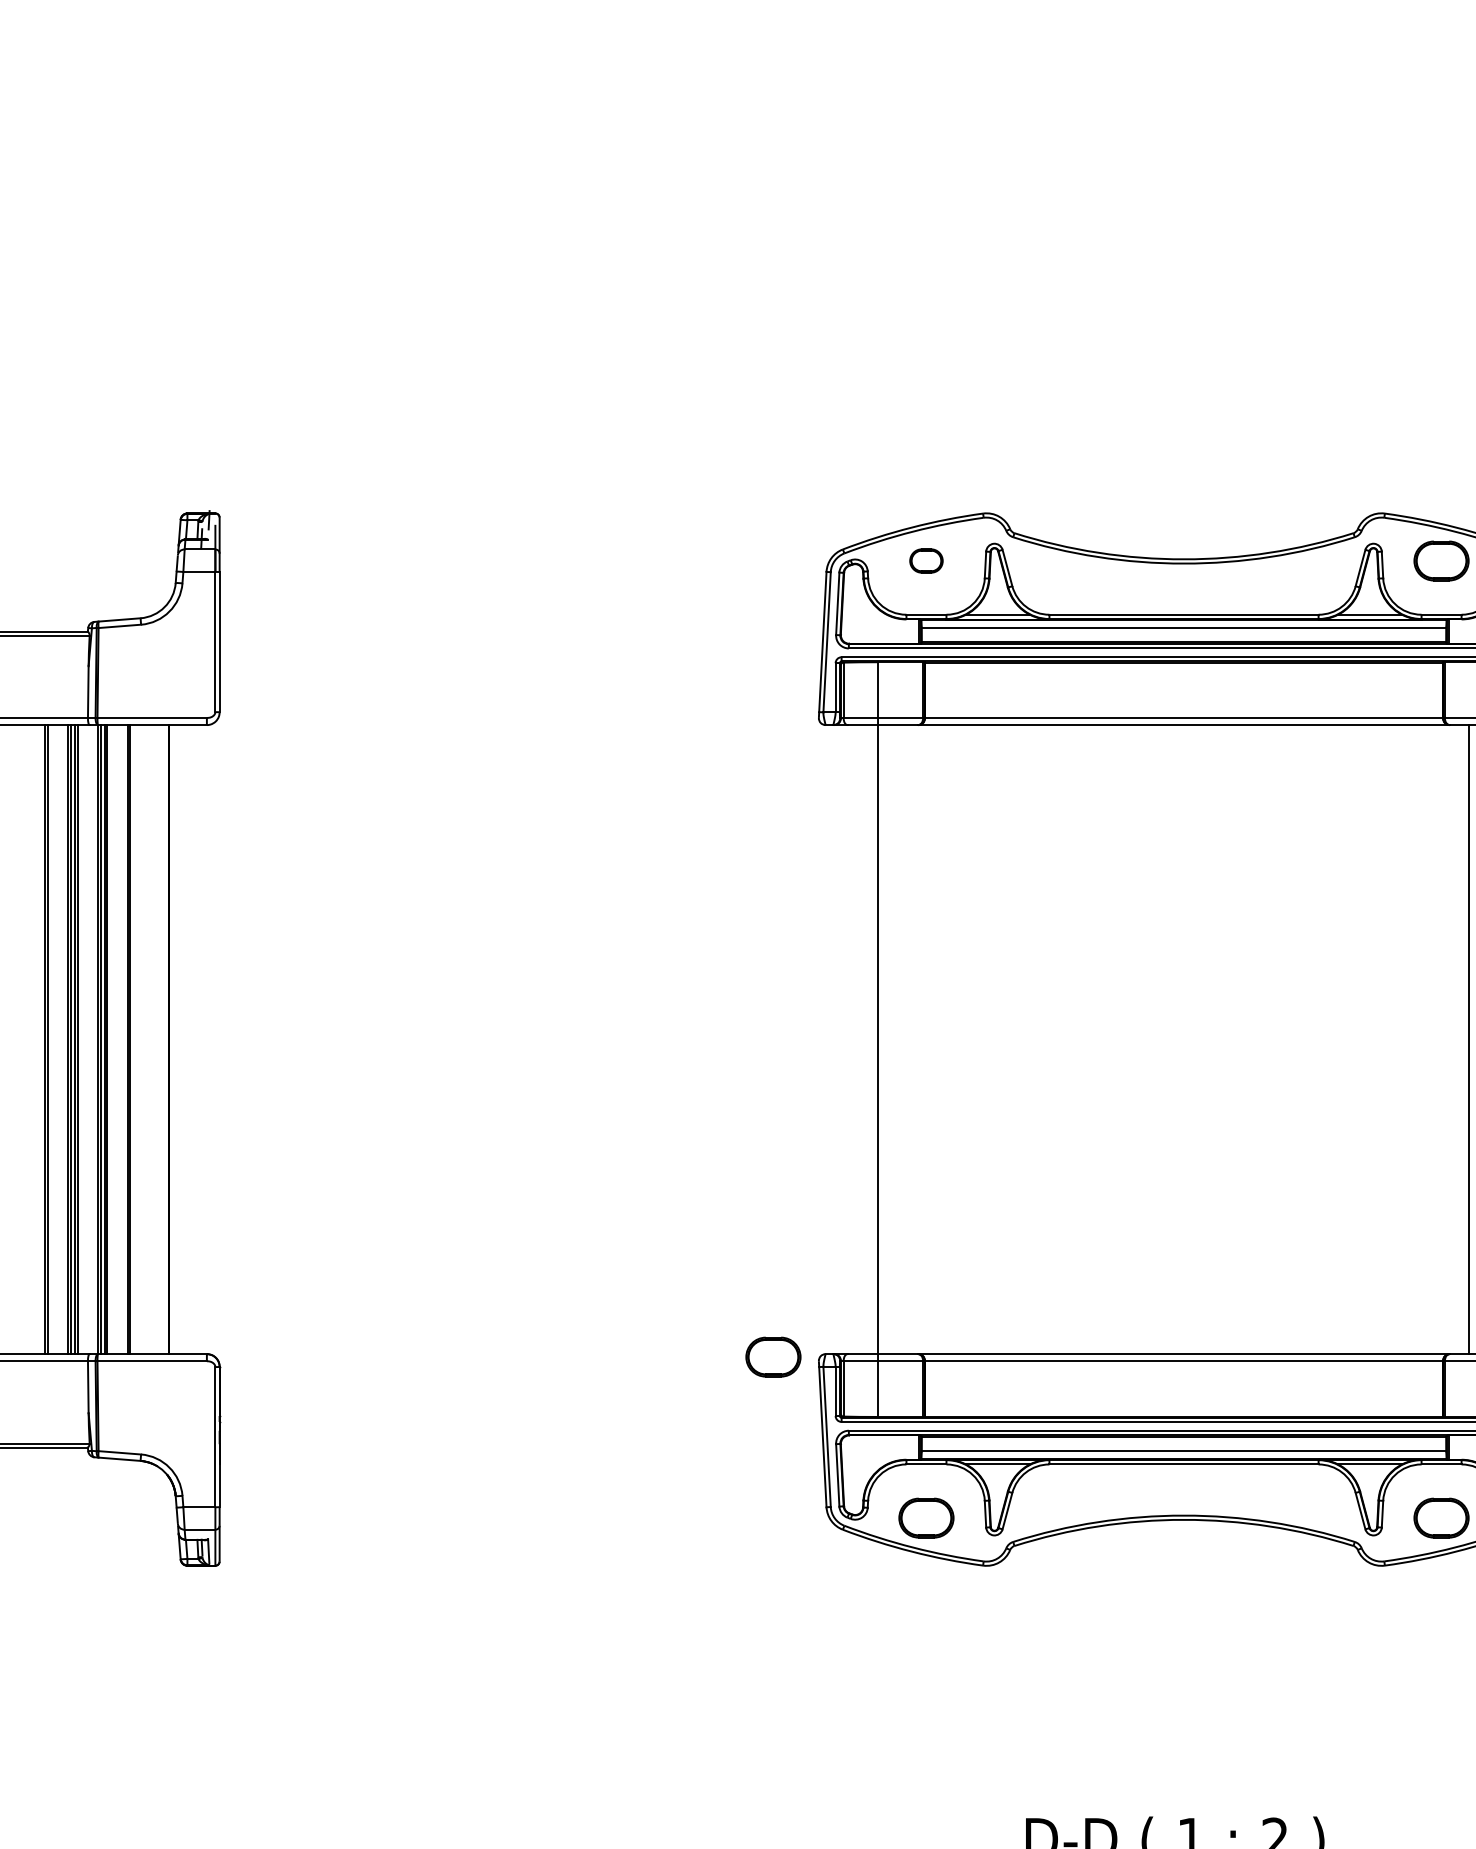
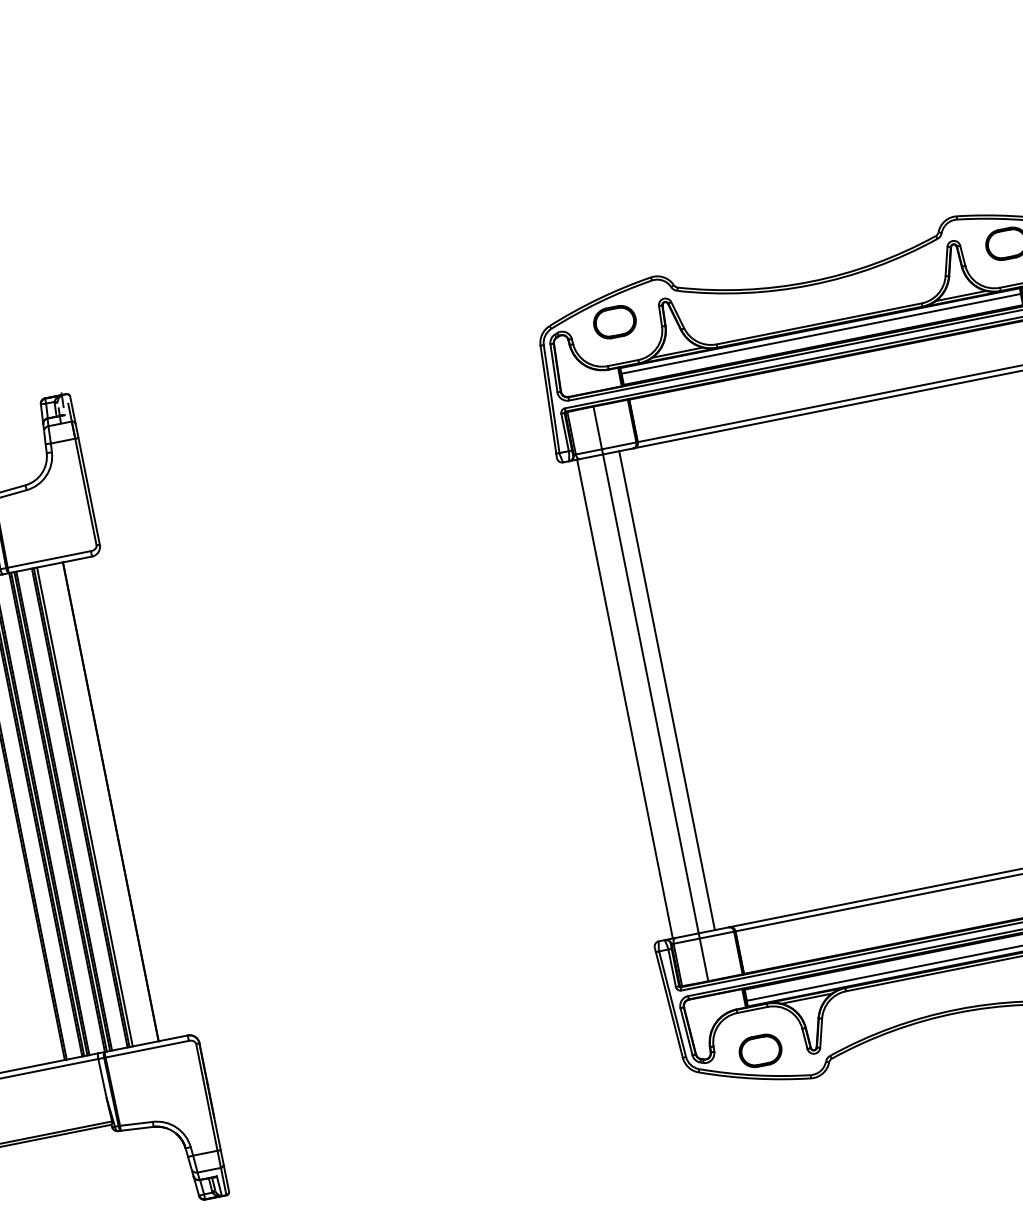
part: (926, 560) -> (614, 321), size x1.67
line: (134, 1039) -> (84, 806), added
line: (844, 1039) -> (625, 698), added
line: (899, 1039) -> (667, 690), added
part: (773, 1356) -> (619, 951), removed

